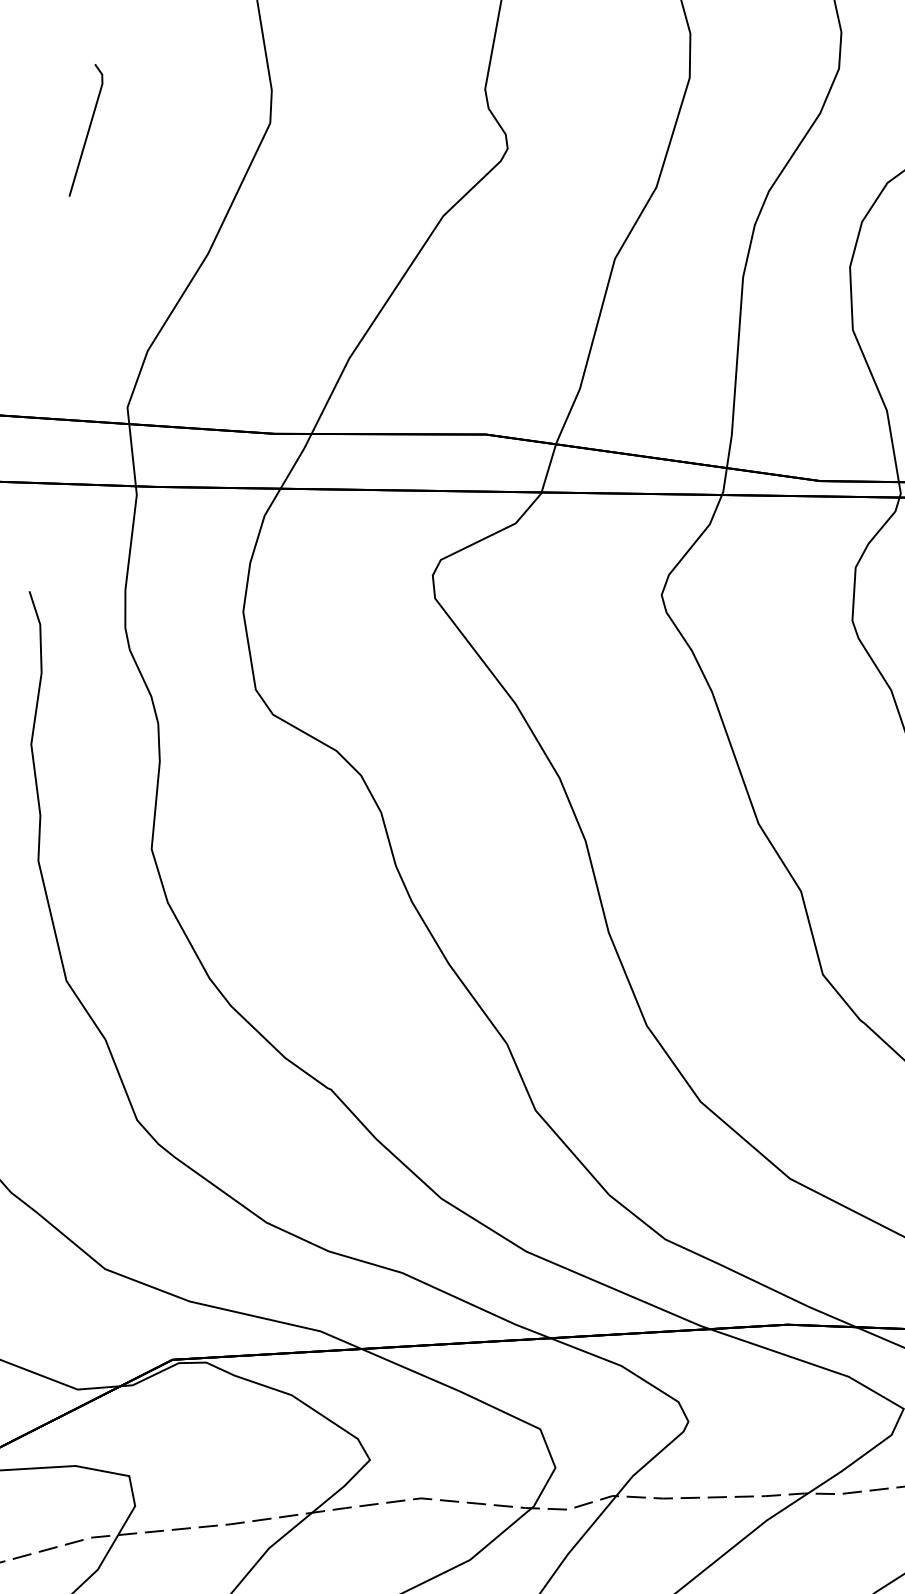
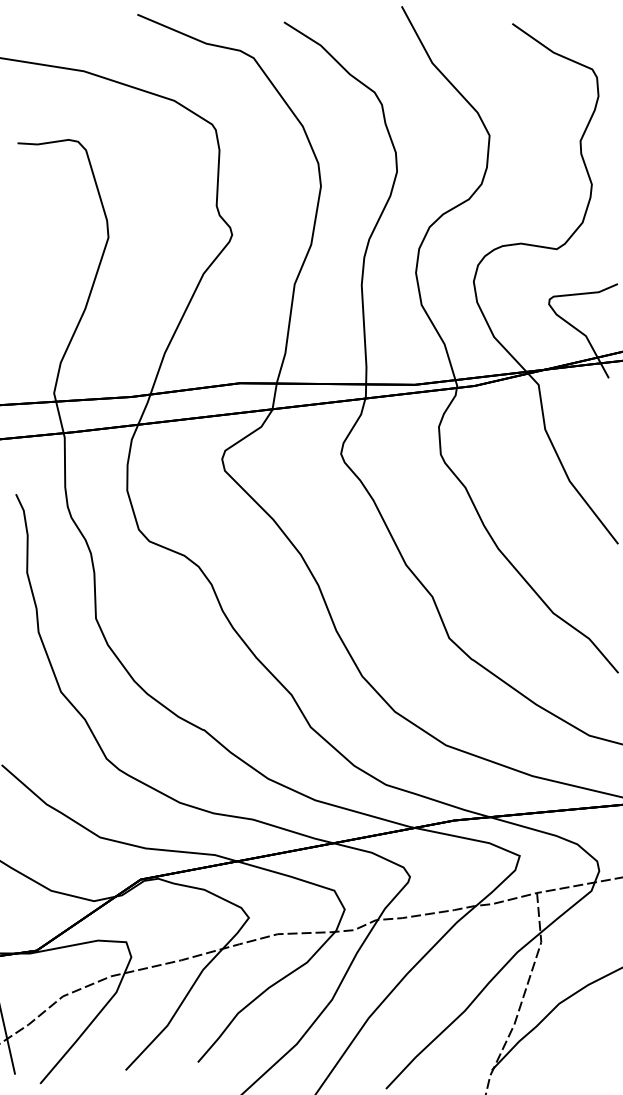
line: (86, 130) -> (14, 253), removed

